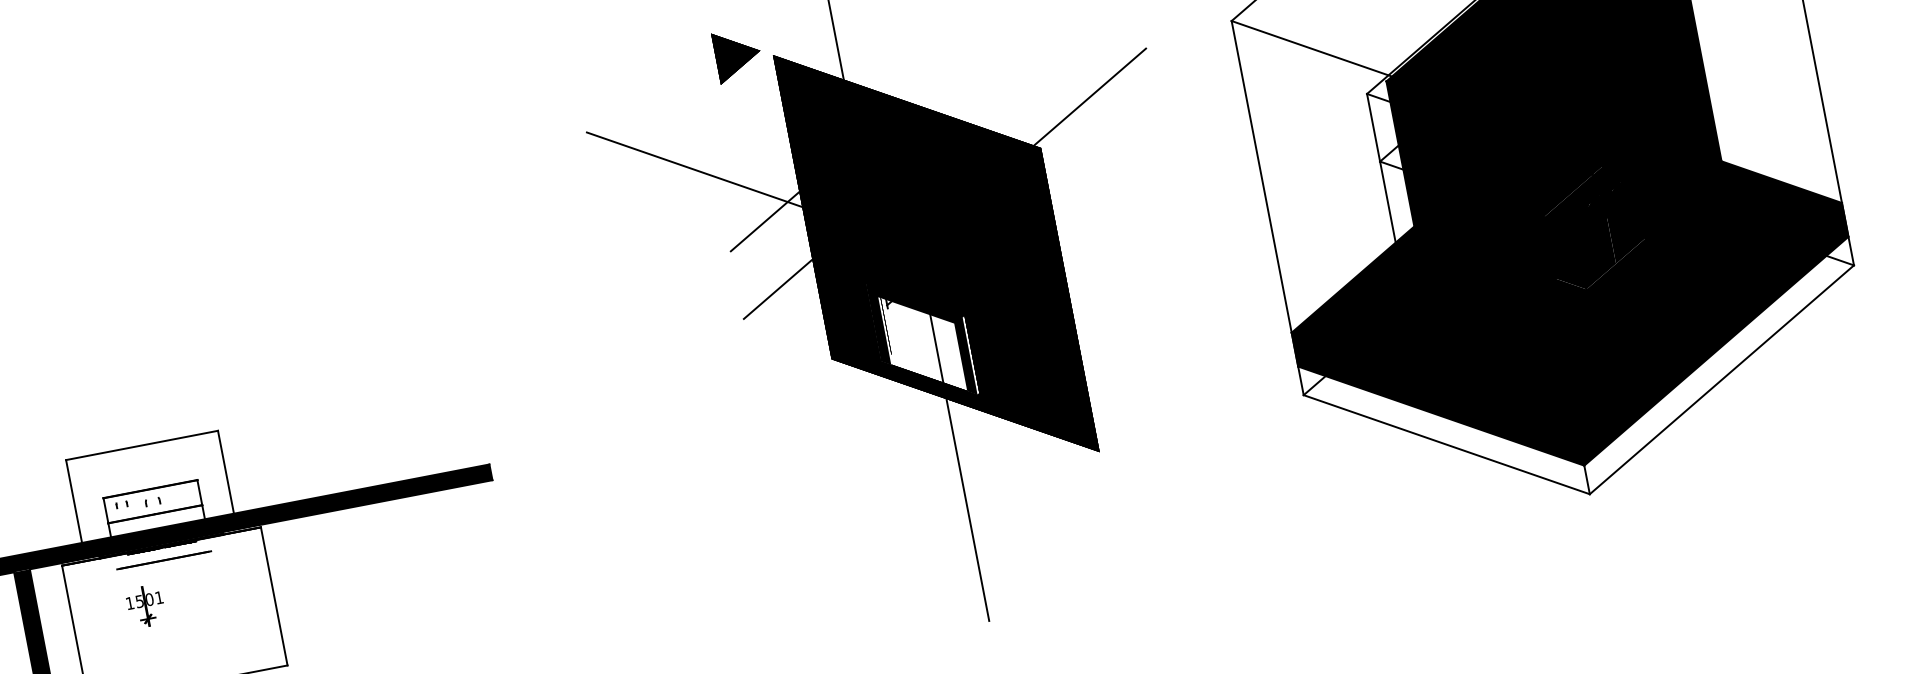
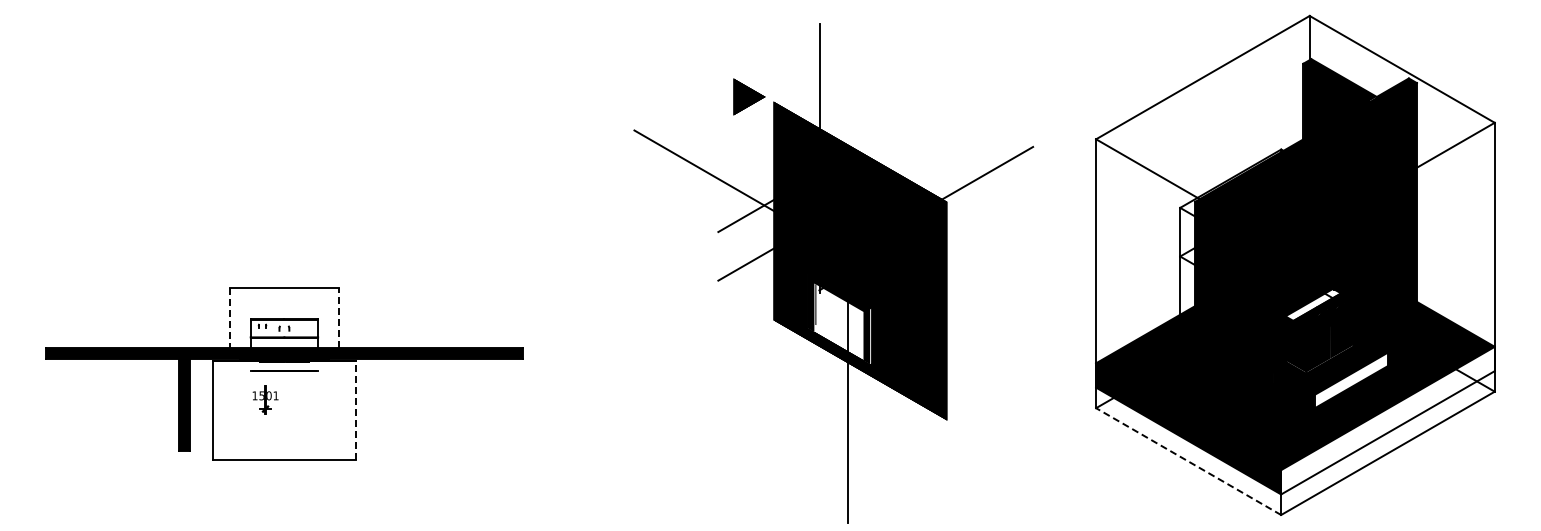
fill: (1578, 192) -> (1313, 304), removed
fill: (1651, 288) -> (1351, 380), removed
fill: (1712, 334) -> (1387, 420), removed
line: (1446, 444) -> (1188, 461), solid -> dashed
line: (225, 471) -> (338, 317), solid -> dashed
line: (73, 501) -> (229, 317), solid -> dashed
line: (273, 596) -> (355, 410), solid -> dashed

